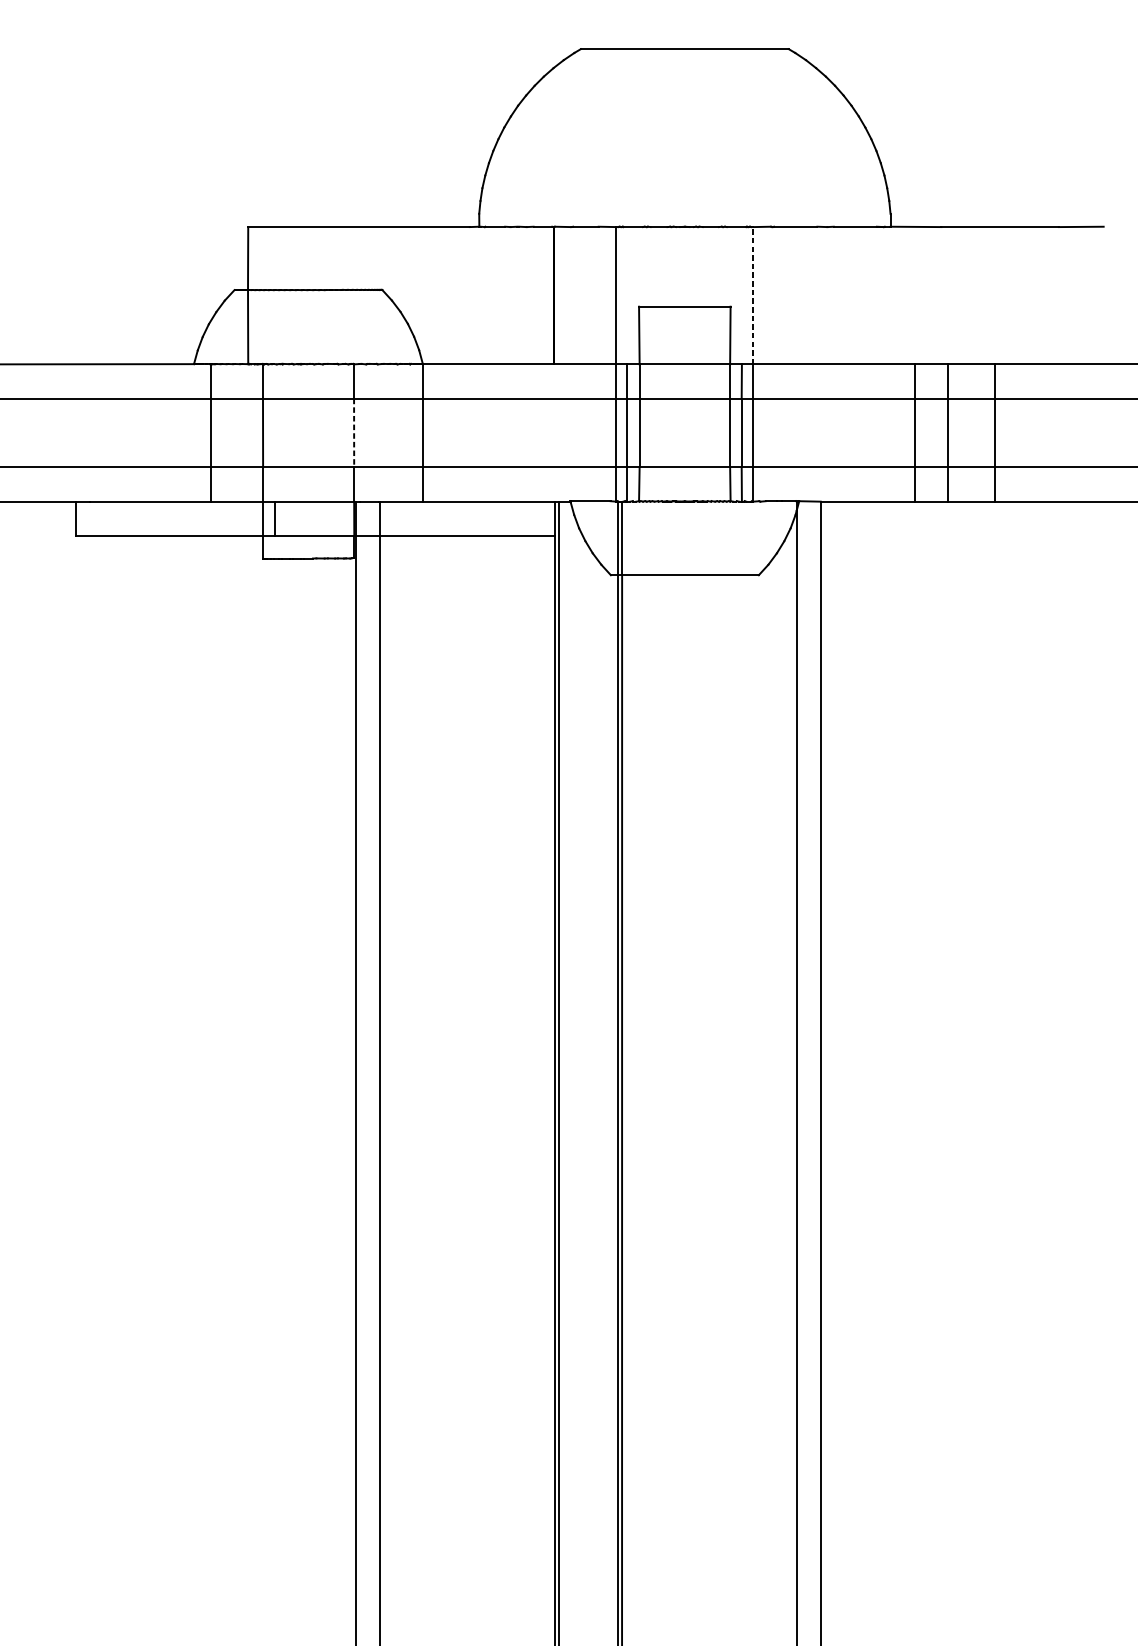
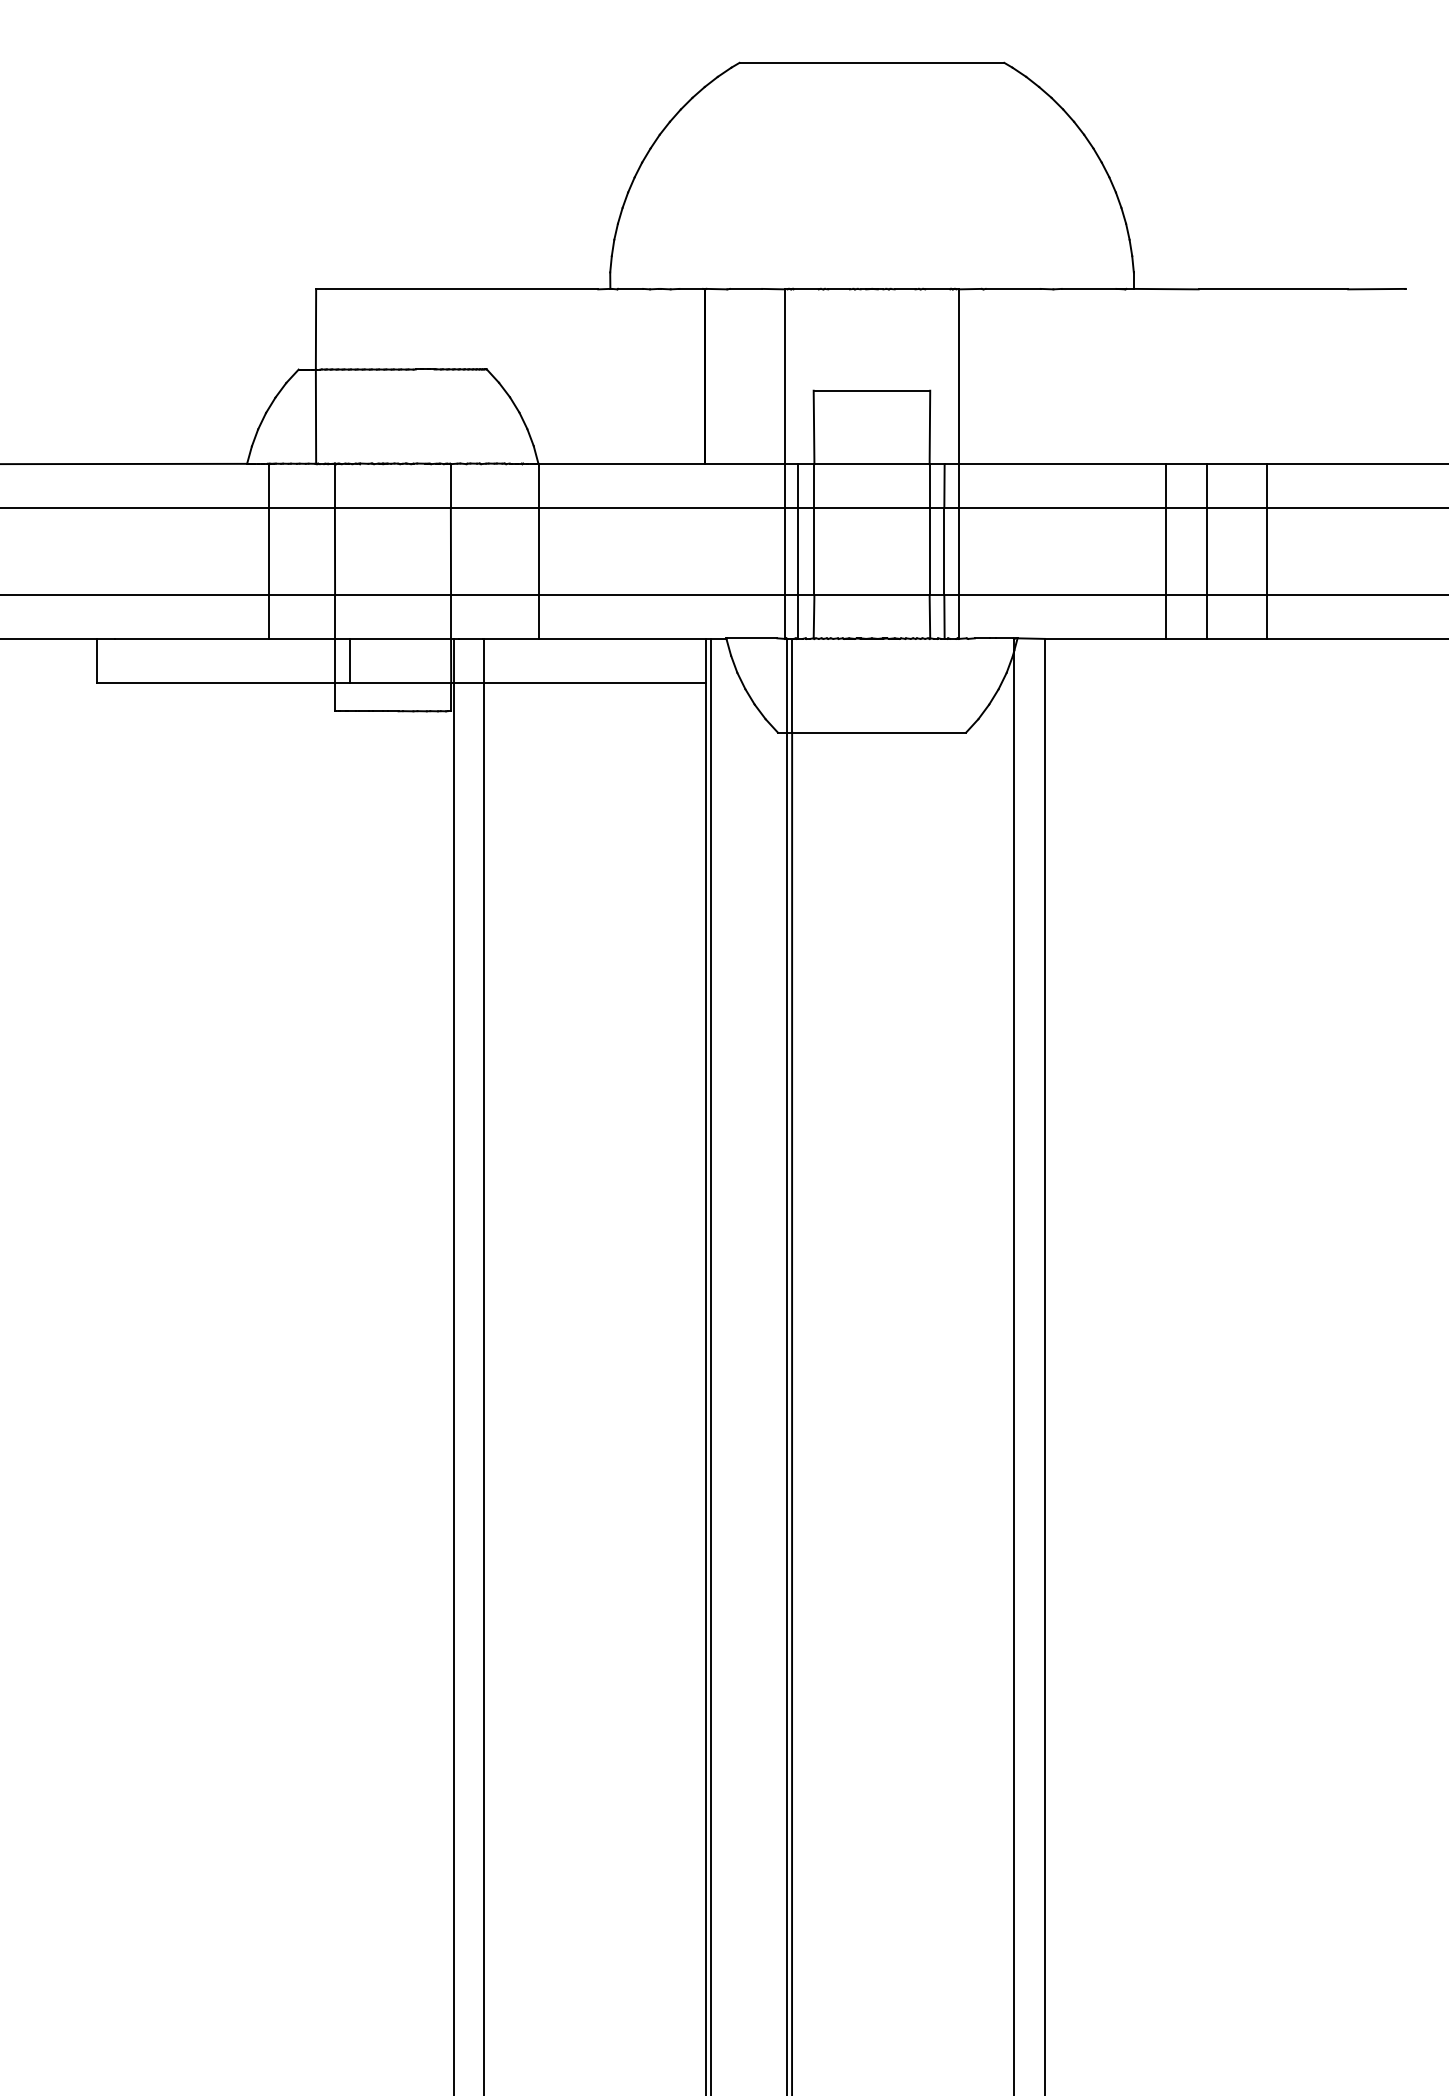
line: (753, 295) -> (959, 376), dashed -> solid
line: (353, 432) -> (450, 551), dashed -> solid

